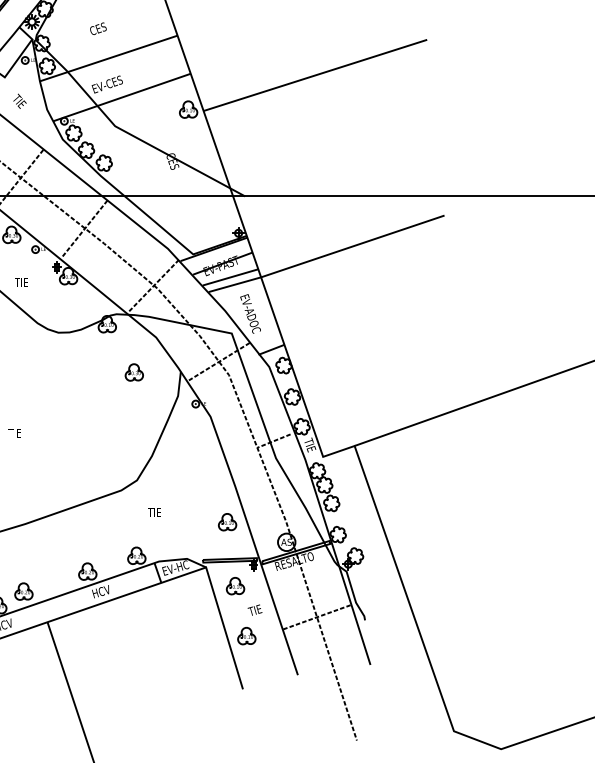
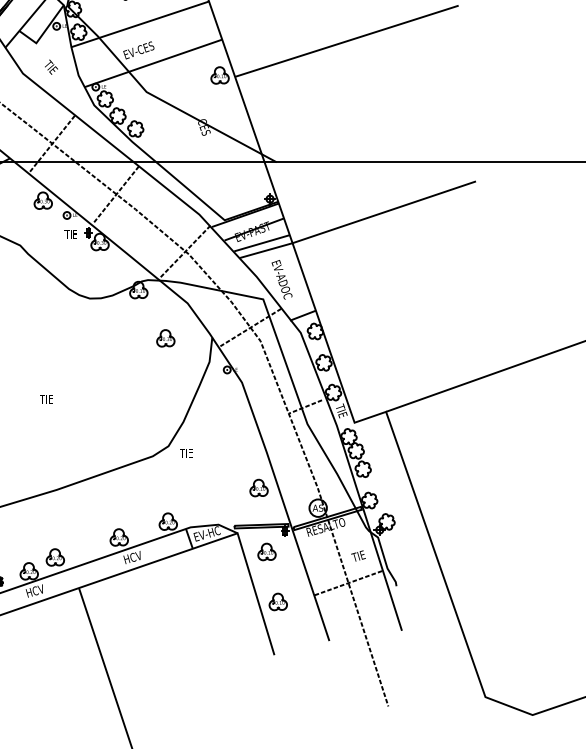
text: (21, 282) -> (70, 234), moved
text: (154, 512) -> (185, 453), moved
text: (254, 609) -> (357, 555), moved

